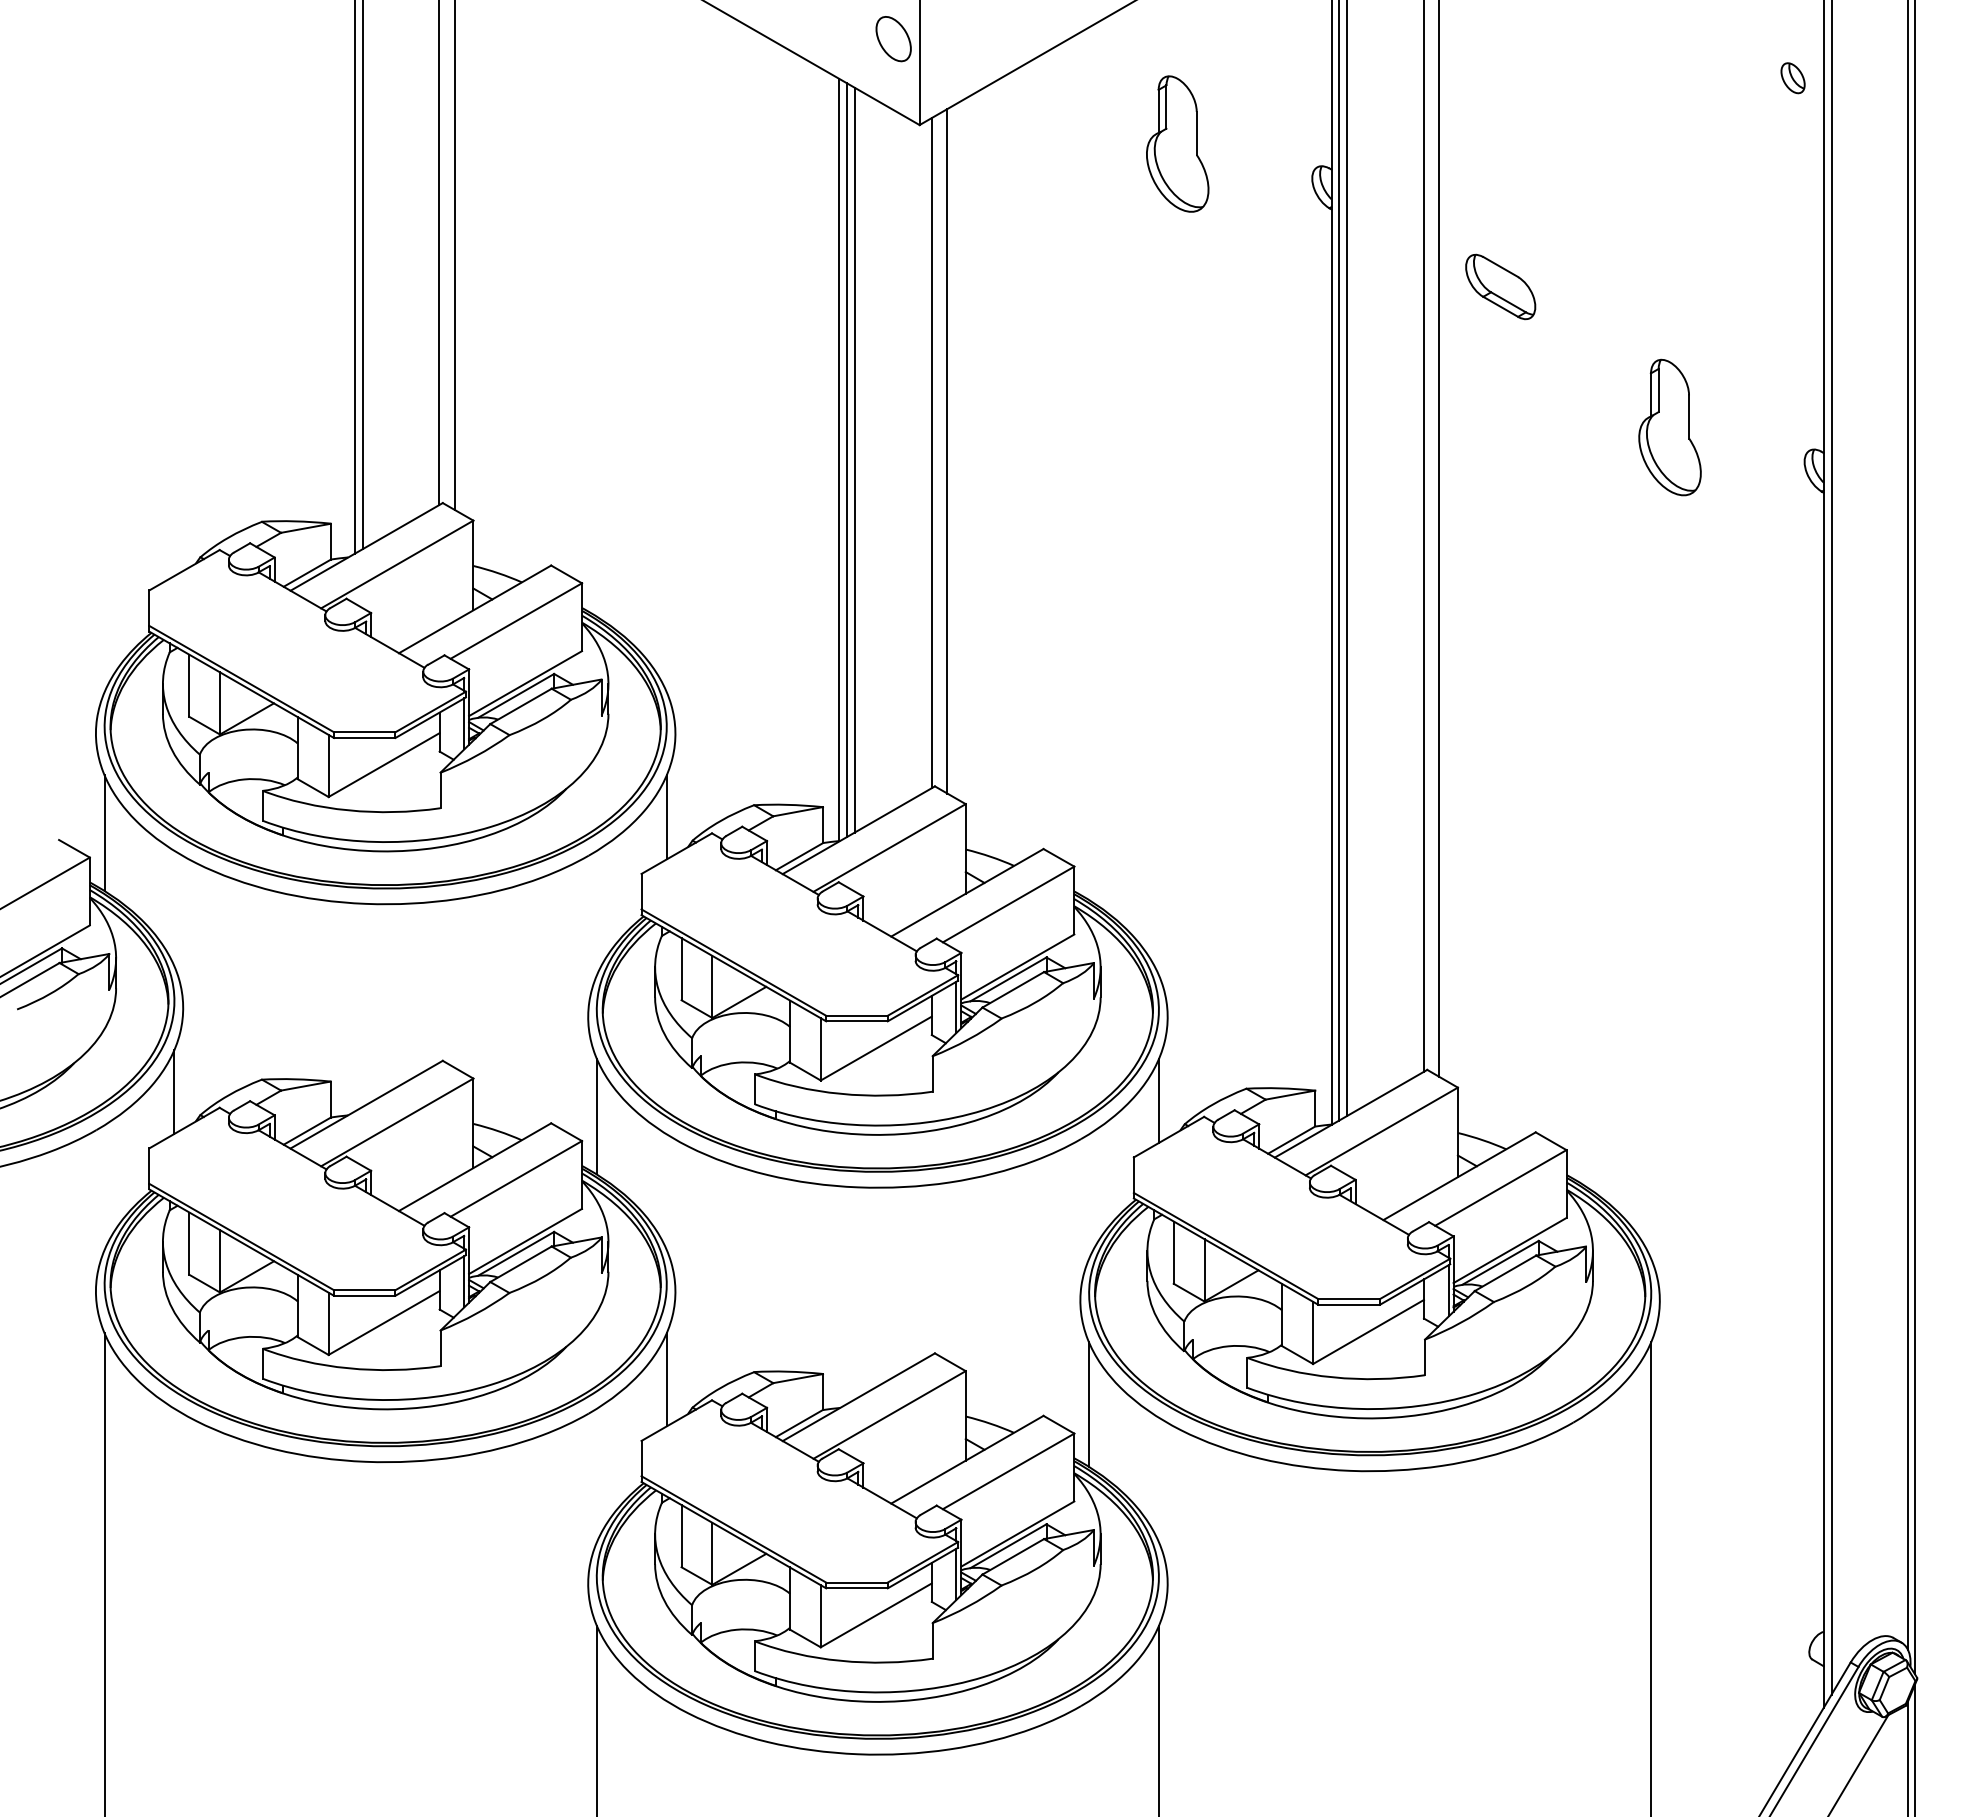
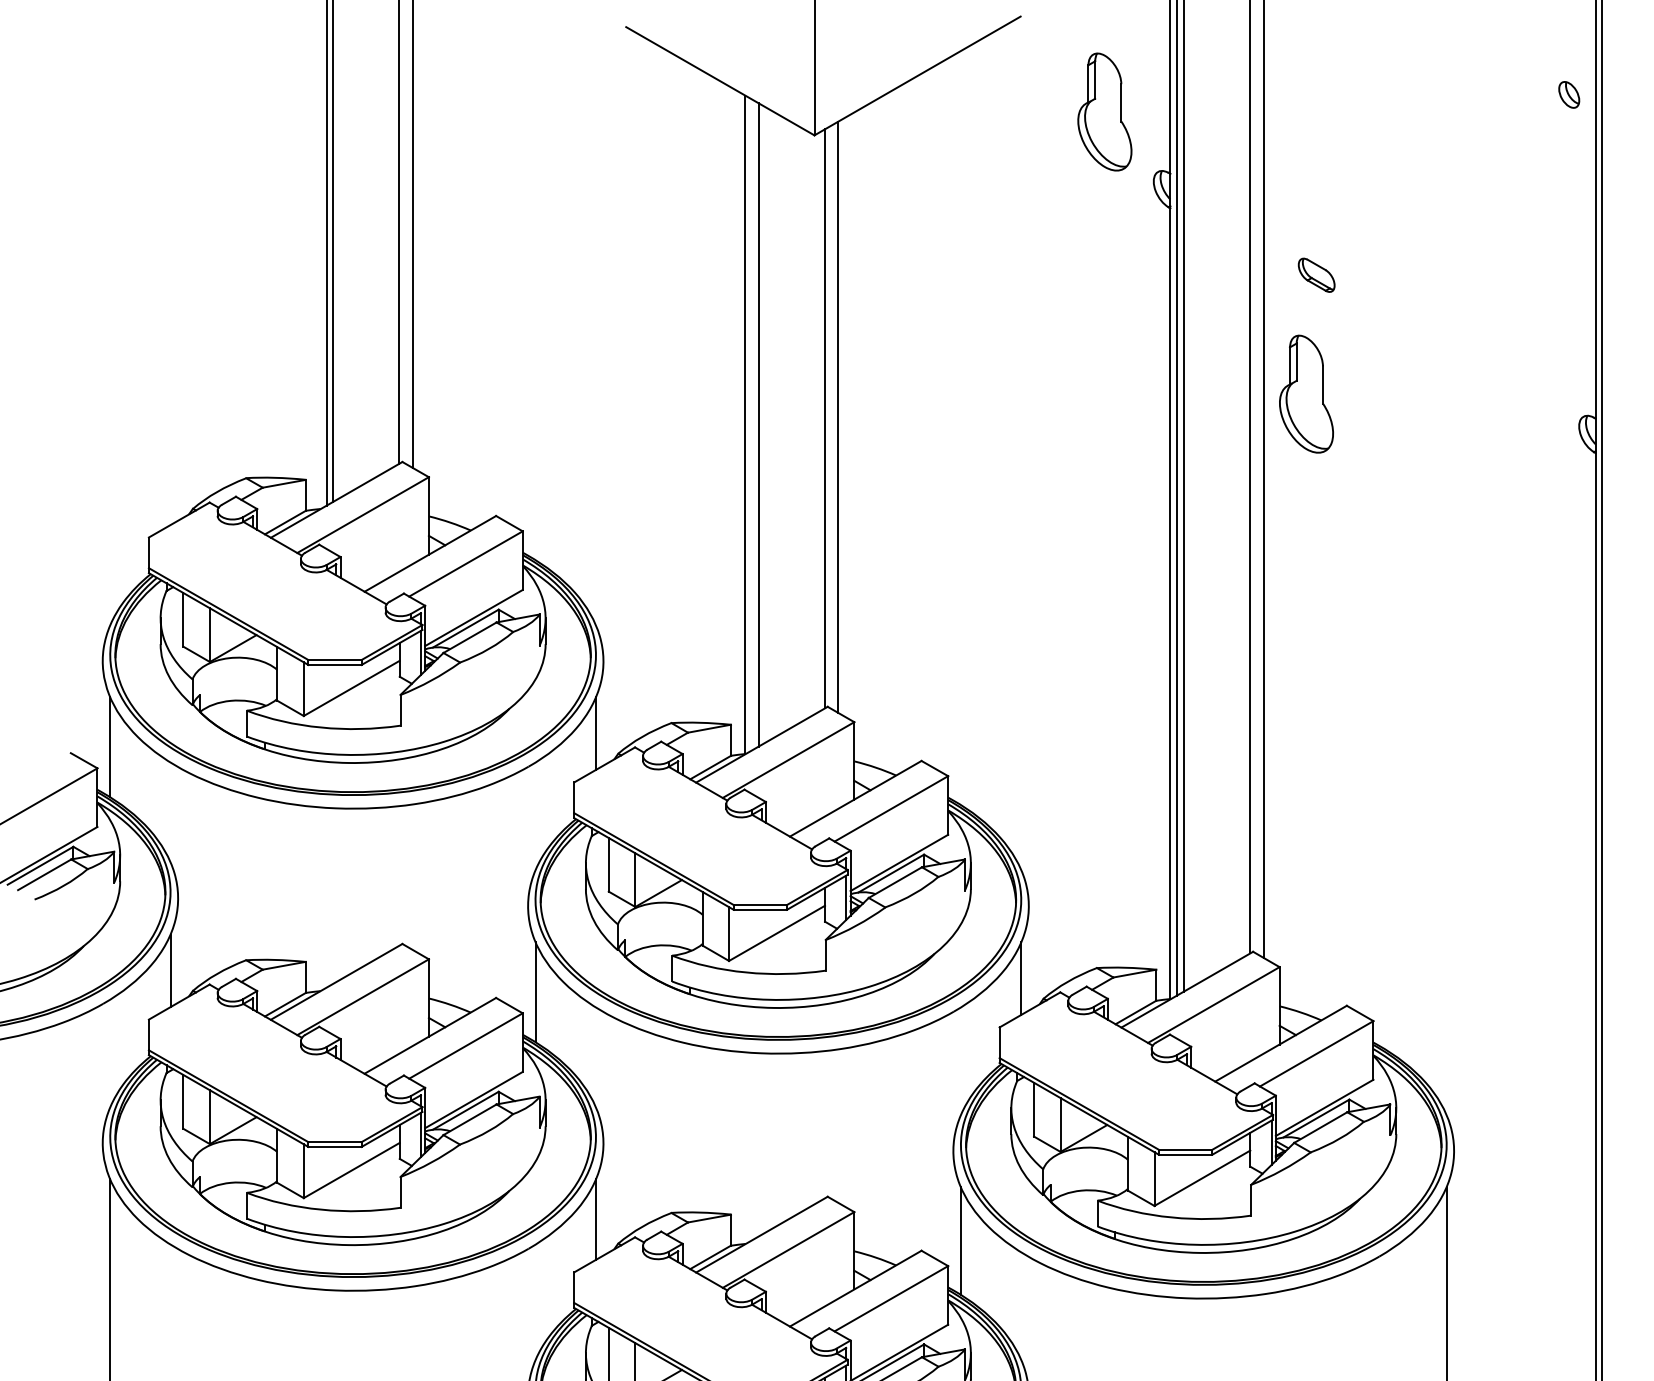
part: (893, 39) -> (791, 61), removed
part: (1177, 143) -> (1104, 111), moved
part: (1500, 286) -> (1316, 274), size x0.6
part: (1669, 427) -> (1306, 394), moved
line: (847, 460) -> (752, 425), removed

